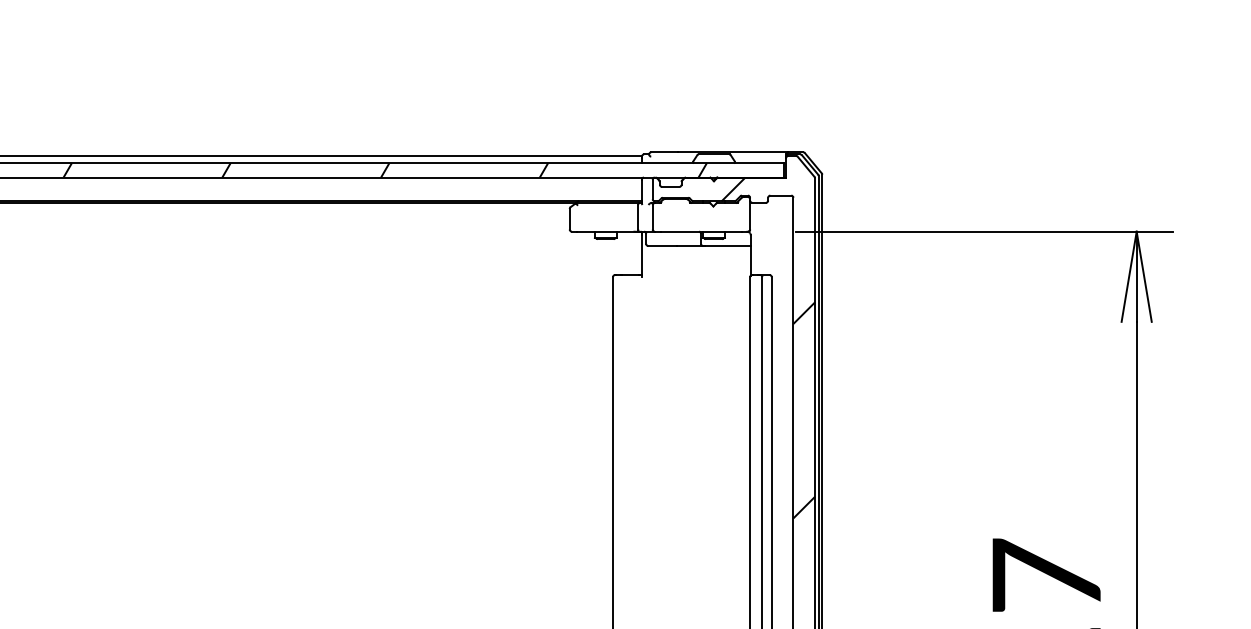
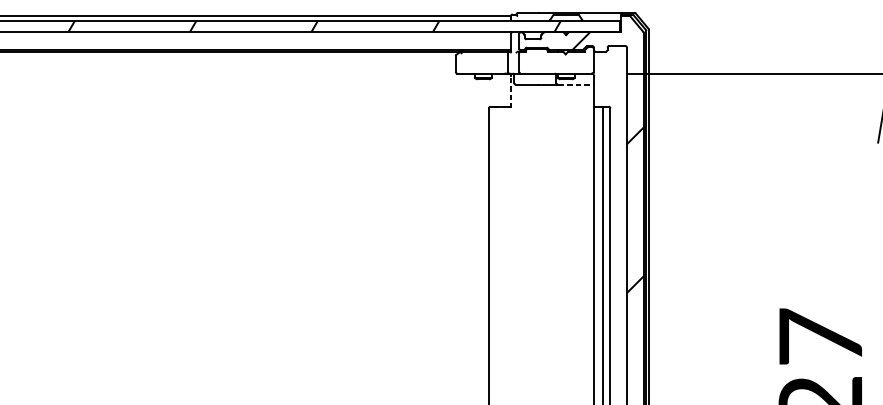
line: (728, 246) -> (577, 84), solid -> dashed
line: (641, 256) -> (510, 92), solid -> dashed

